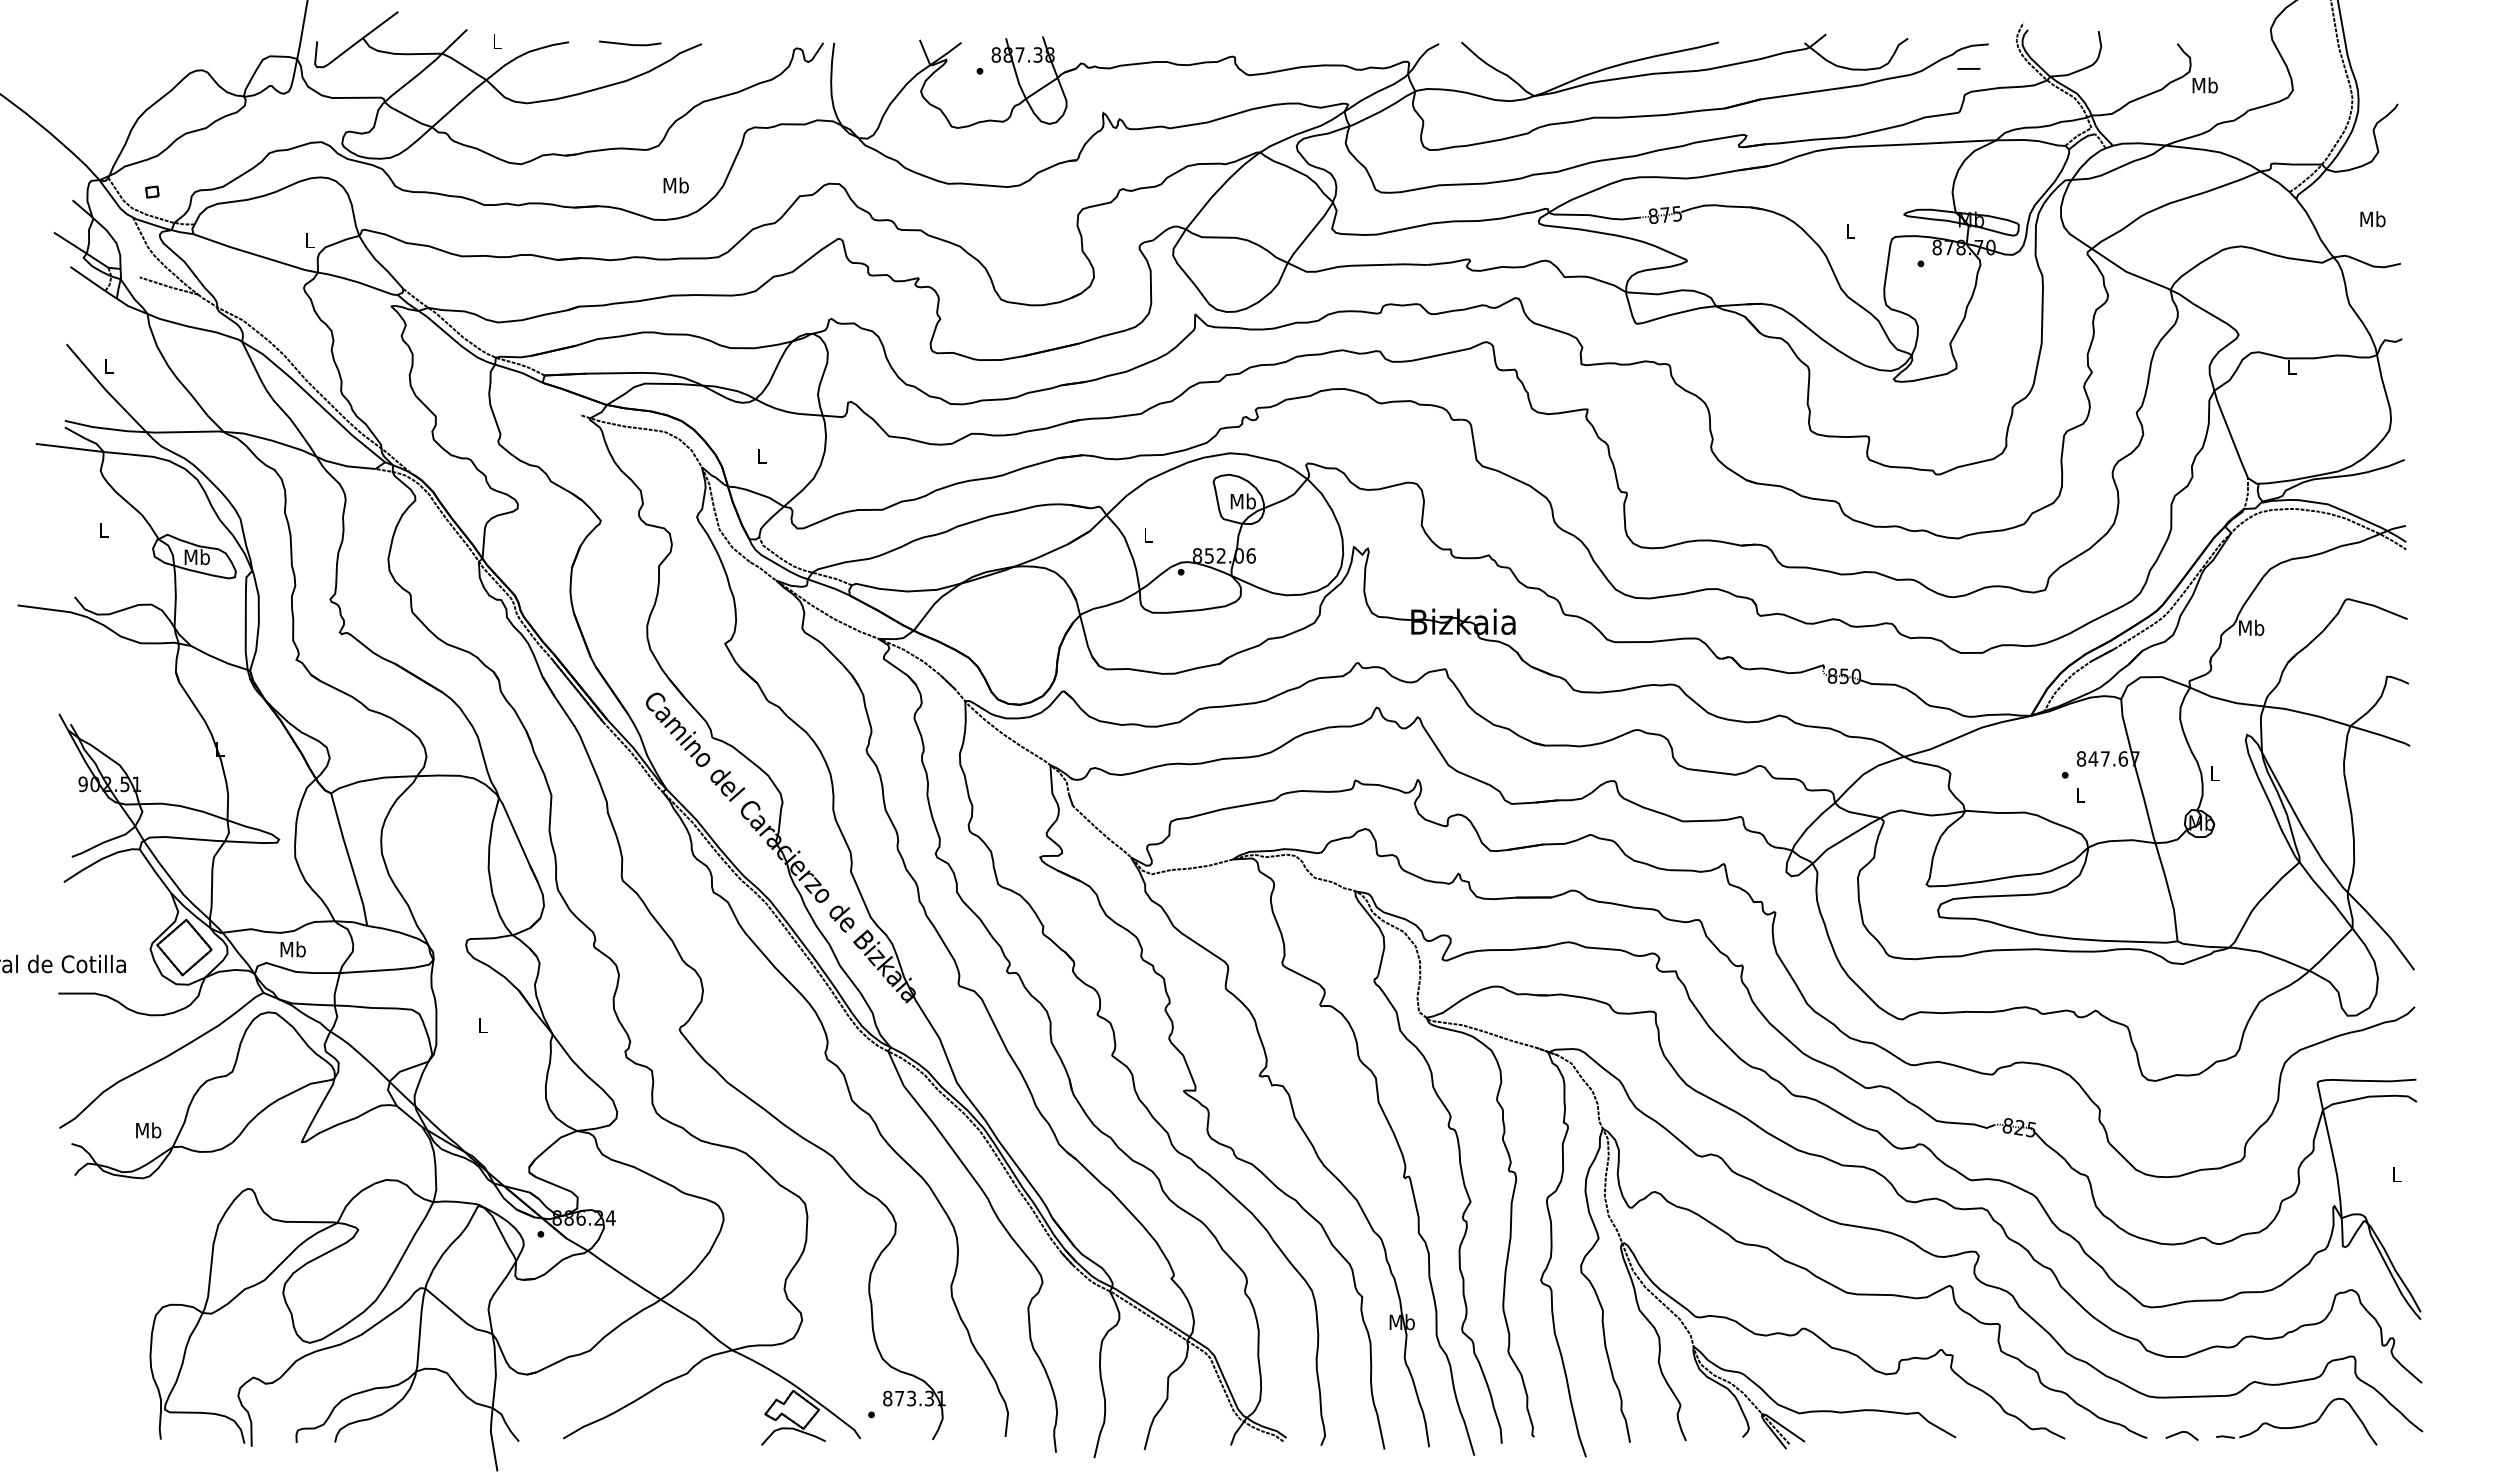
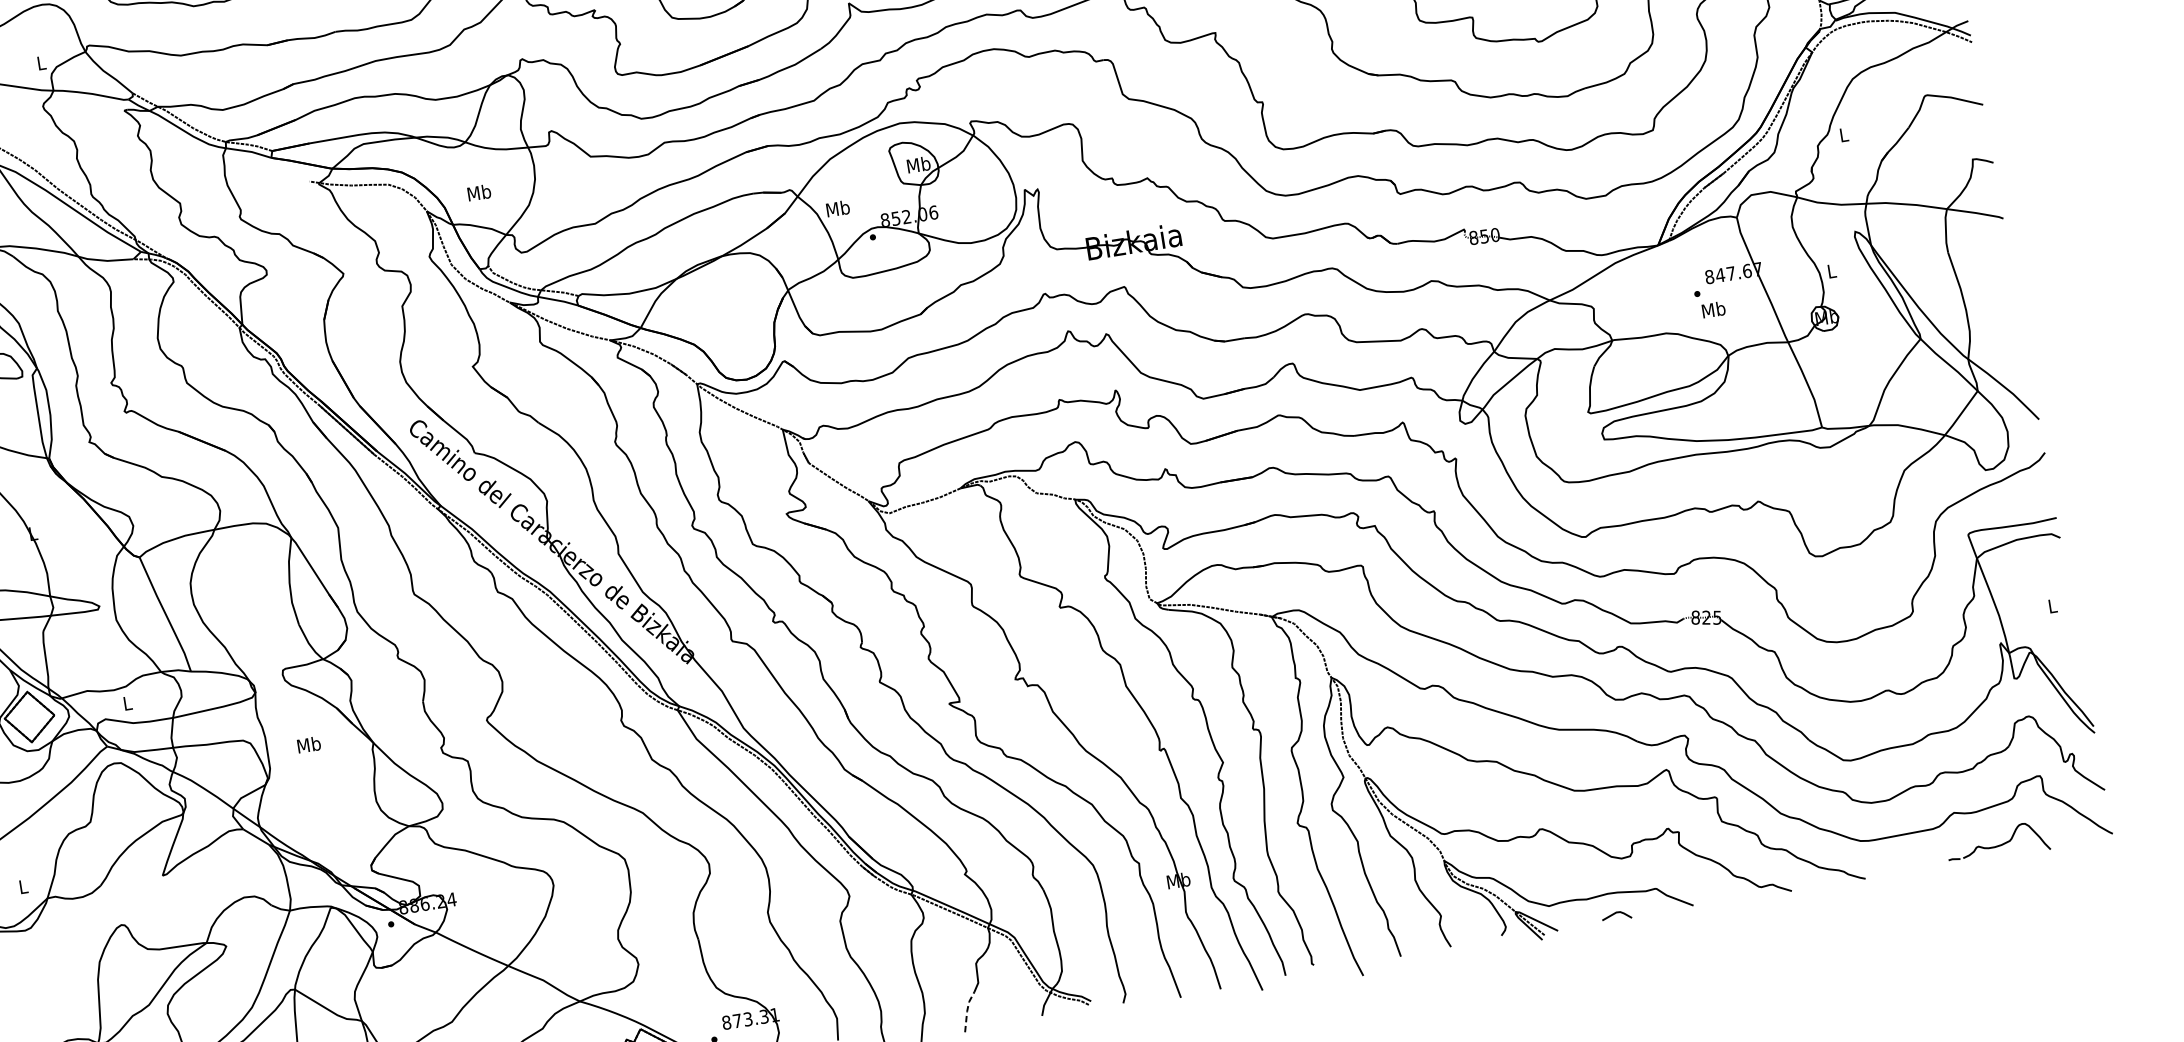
text: (761, 456) -> (478, 193), L -> Mb
text: (1147, 535) -> (837, 209), L -> Mb
text: (2251, 627) -> (1843, 134), Mb -> L
text: (2079, 795) -> (1713, 310), L -> Mb
text: (292, 949) -> (127, 703), Mb -> L
text: (482, 1025) -> (308, 744), L -> Mb
text: (148, 1130) -> (23, 886), Mb -> L
part: (2296, 1421) -> (1997, 842), size x0.7
line: (1150, 1427) -> (967, 1011), solid -> dashed
line: (2181, 1433) -> (1615, 914), moved

